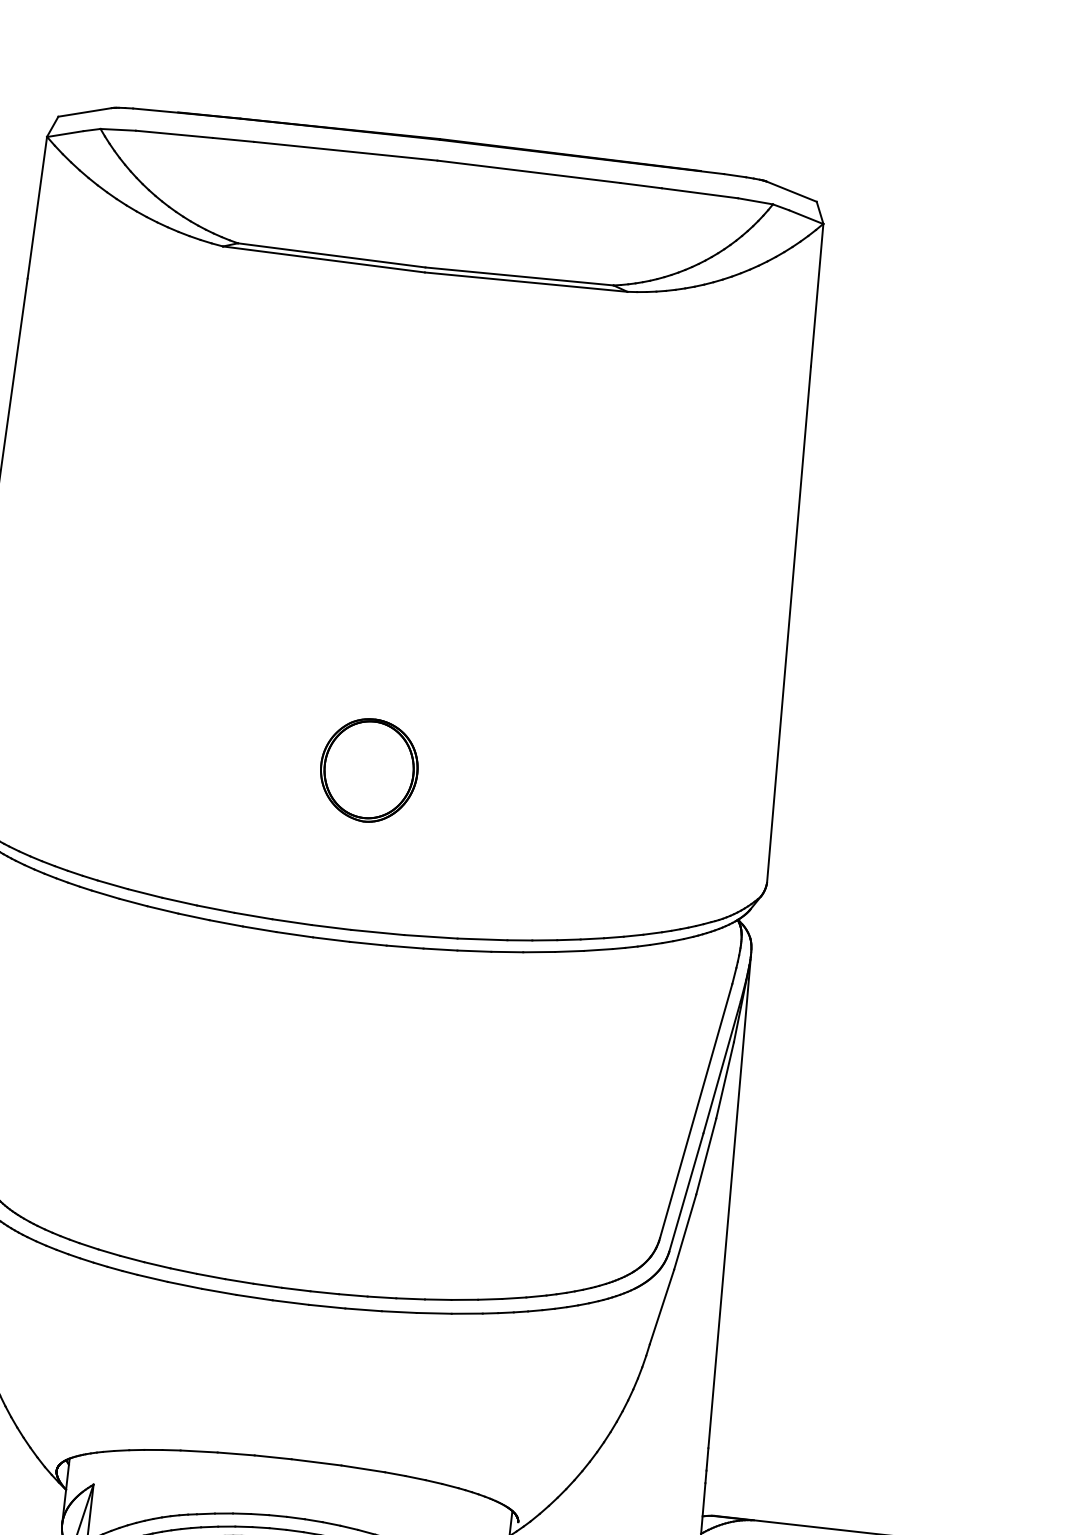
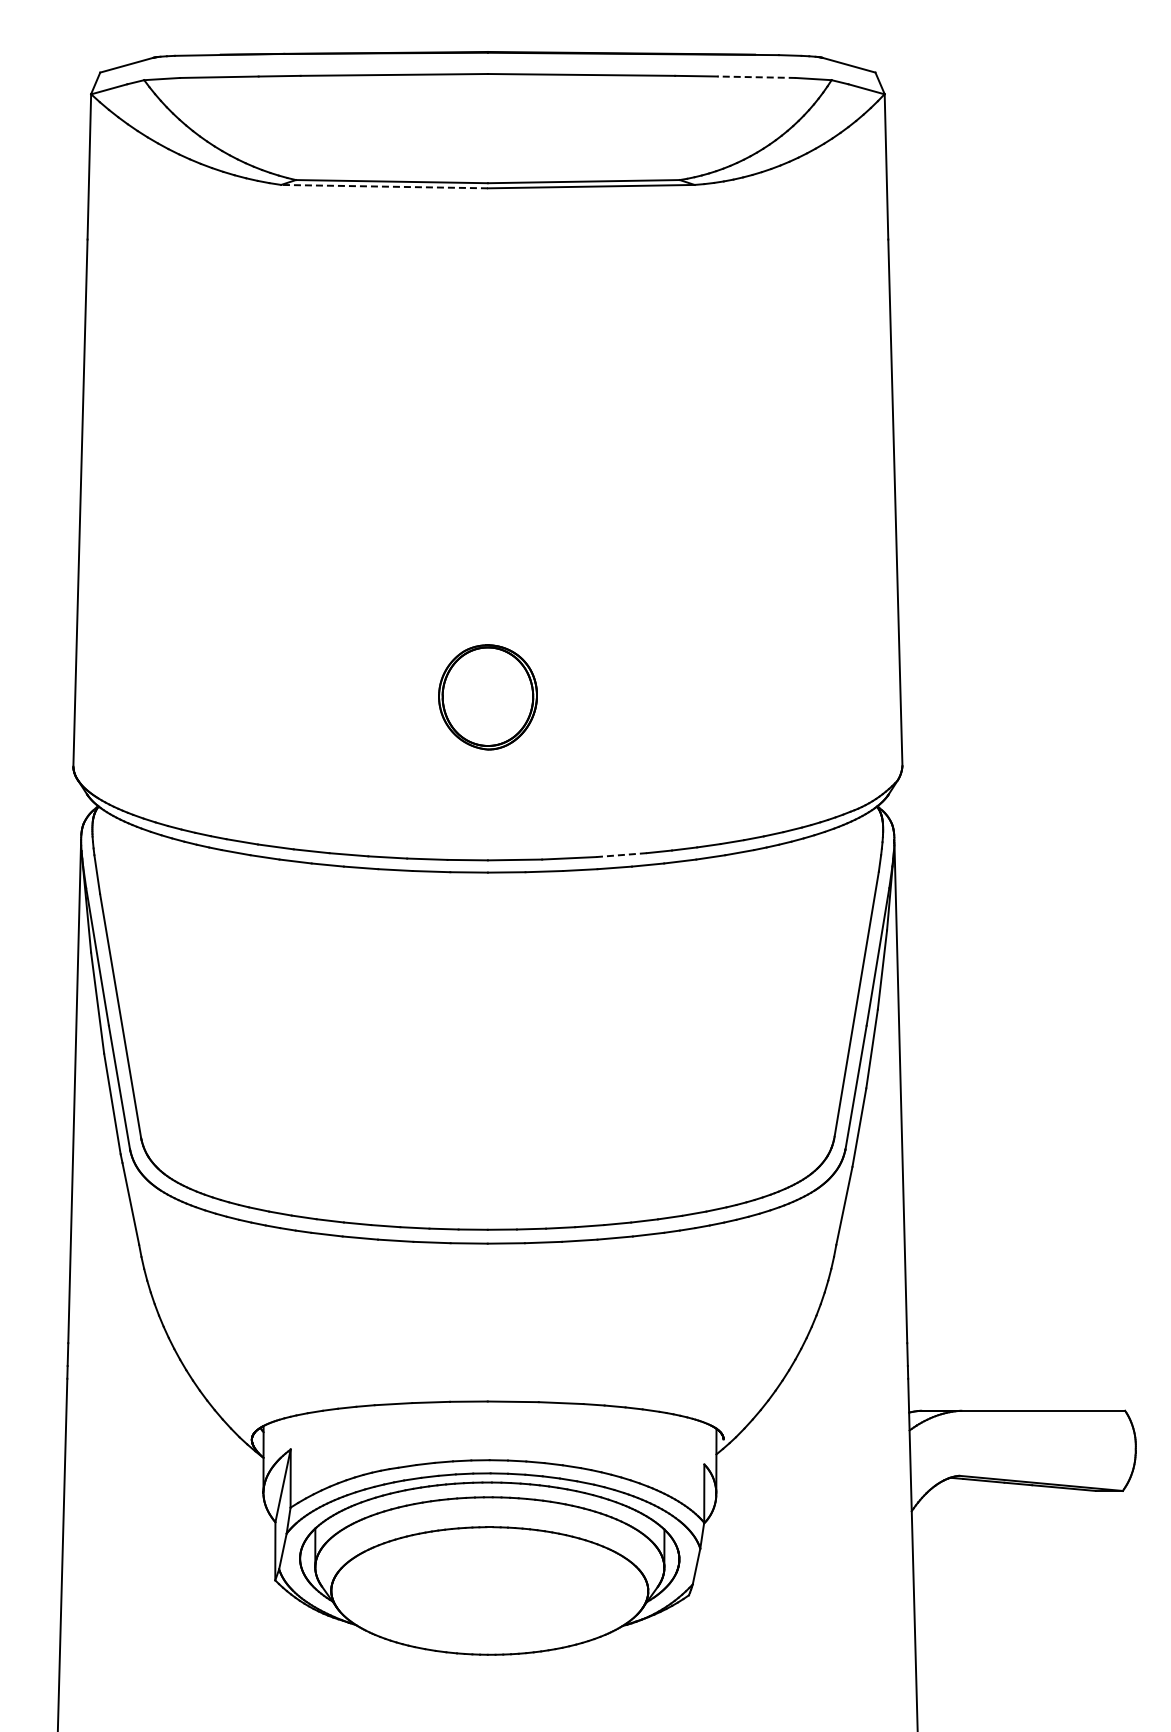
line: (699, 193) -> (756, 77), solid -> dashed
line: (323, 259) -> (384, 186), solid -> dashed
line: (482, 939) -> (621, 855), solid -> dashed

